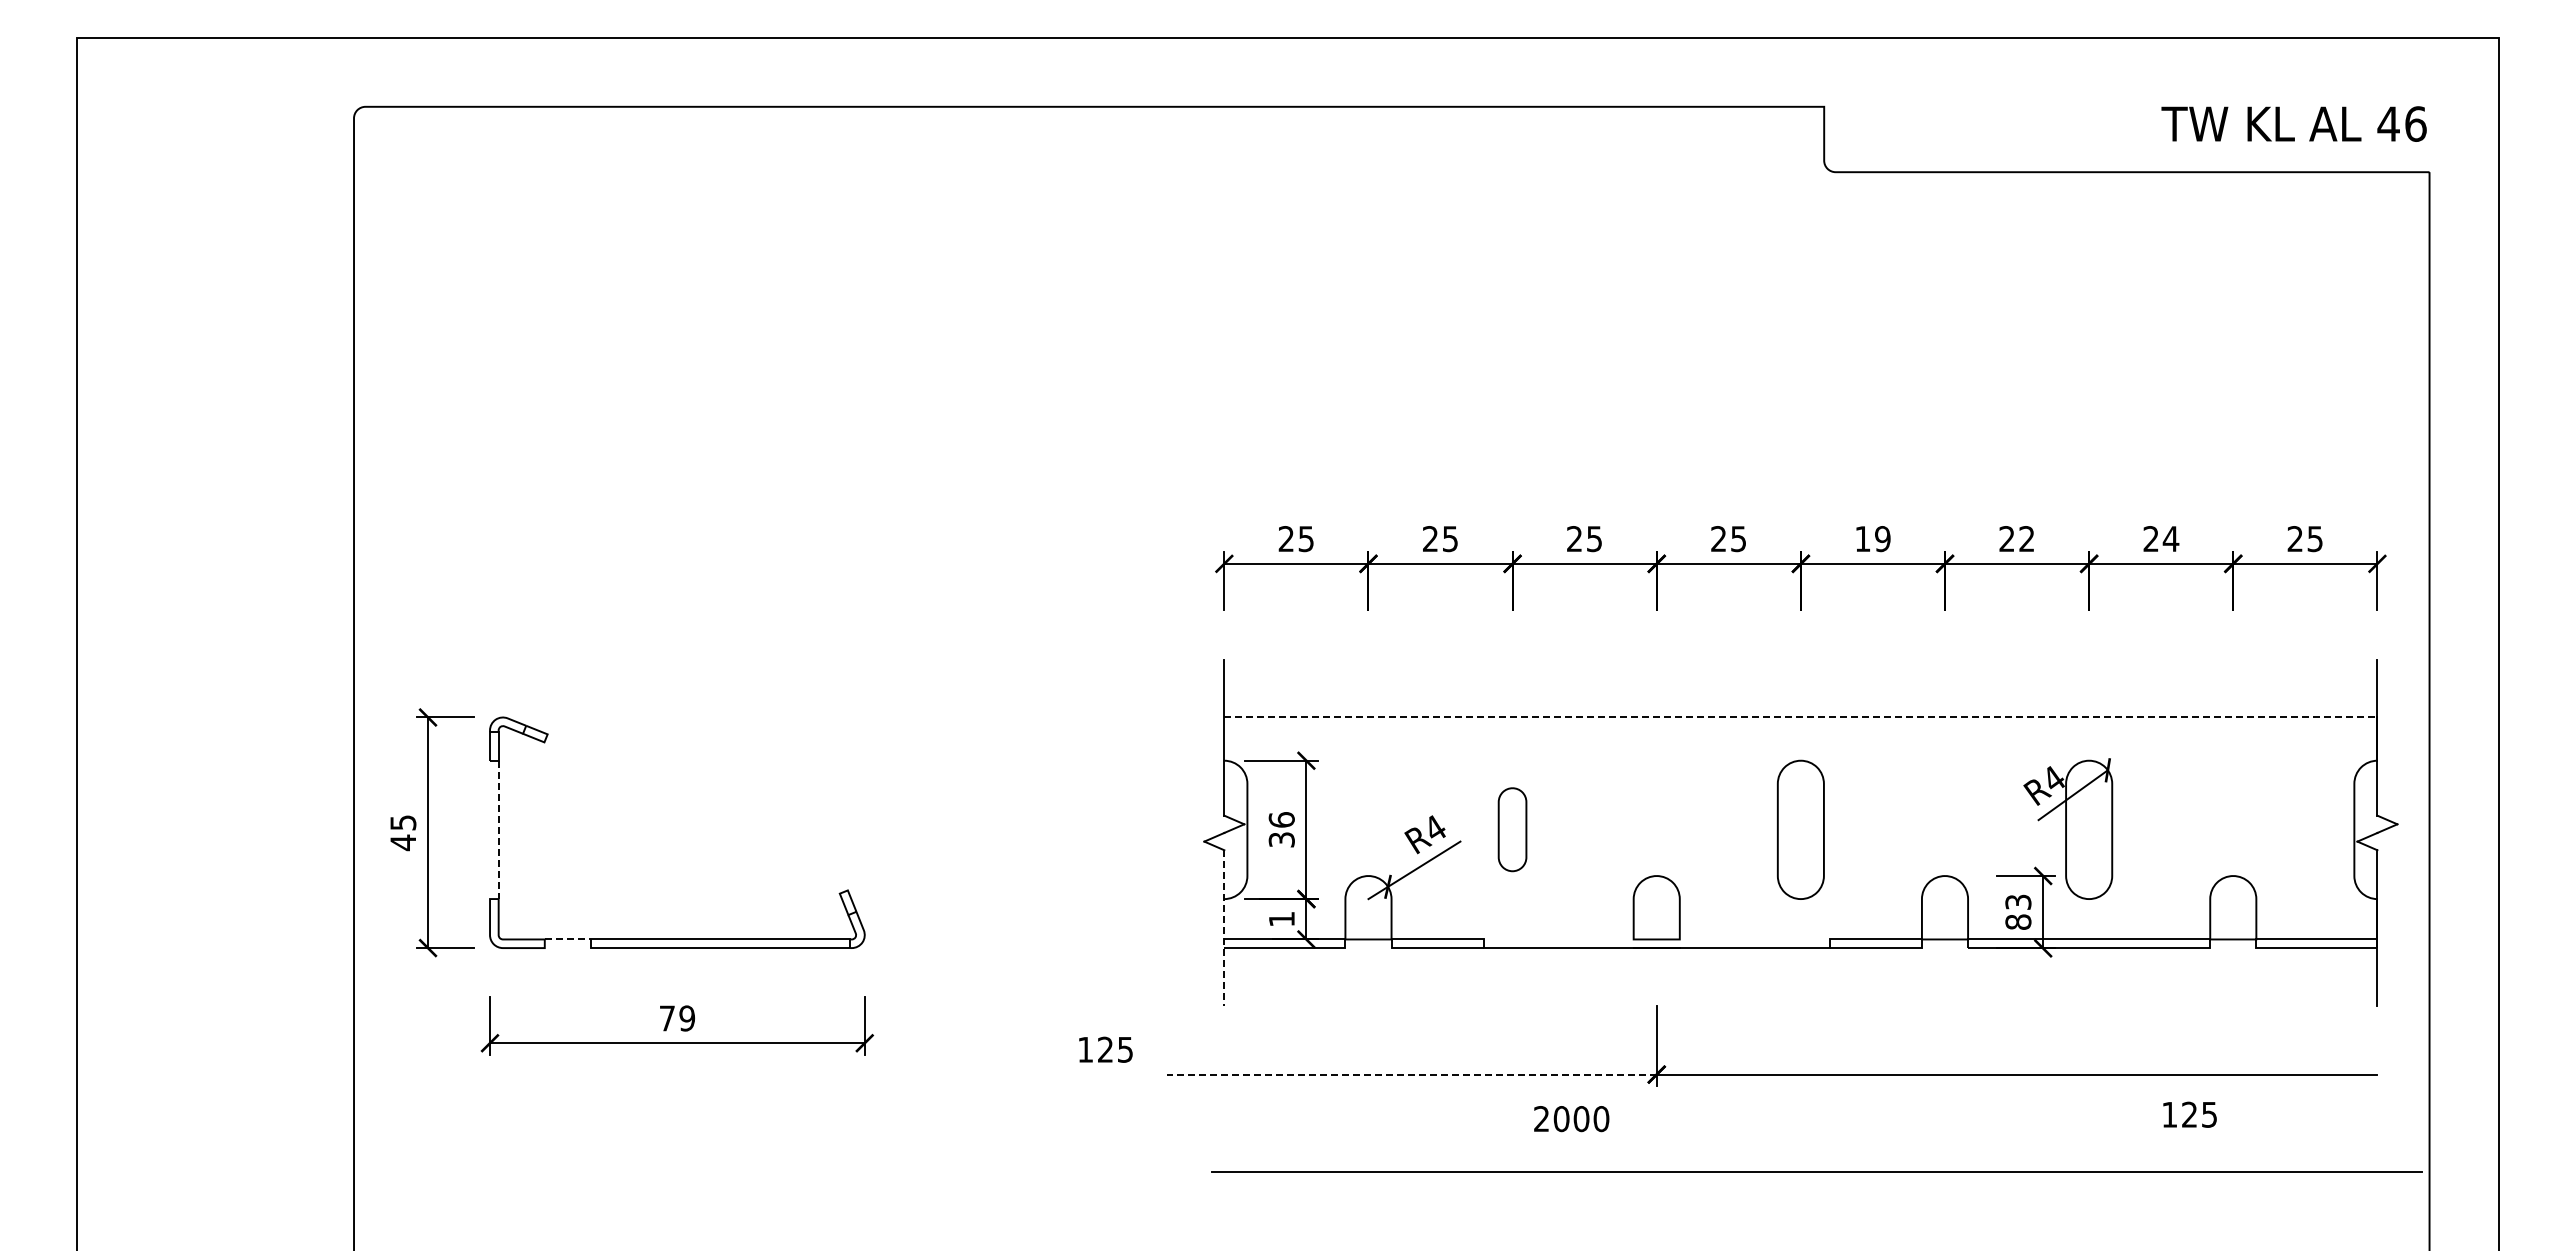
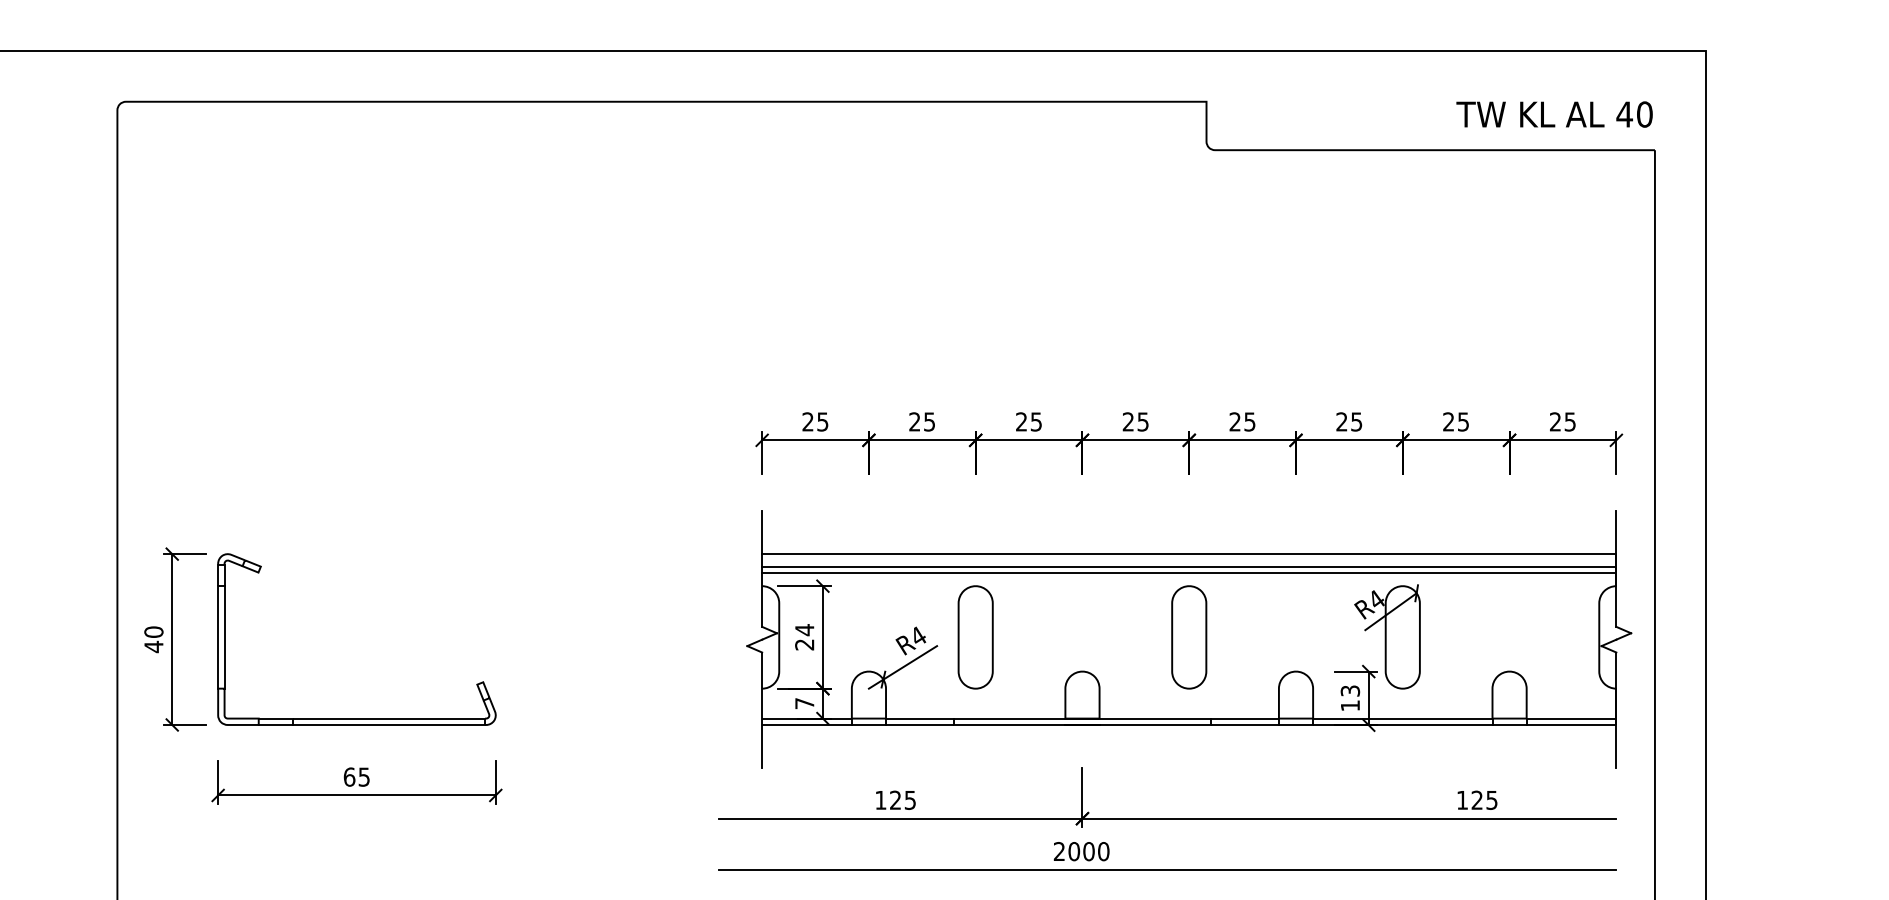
text: (2415, 123) -> (1644, 114), 46 -> 40
text: (1872, 538) -> (1242, 421), 19 -> 25
text: (2026, 539) -> (1356, 422), 22 -> 25
text: (2170, 539) -> (1463, 422), 24 -> 25
line: (1800, 717) -> (1188, 554), dashed -> solid
line: (1800, 734) -> (1188, 566), added
line: (1800, 742) -> (1188, 572), added
text: (403, 822) -> (154, 631), 45 -> 40
line: (490, 829) -> (218, 637), added
text: (1281, 829) -> (804, 637), 36 -> 24
part: (1512, 829) -> (975, 637), size x1.67
line: (498, 830) -> (224, 637), dashed -> solid
text: (1281, 919) -> (804, 703), 1 -> 7
text: (2018, 921) -> (1350, 705), 83 -> 13
line: (1224, 928) -> (762, 710), dashed -> solid
line: (568, 939) -> (276, 718), dashed -> solid
line: (1656, 939) -> (1082, 718), added
line: (567, 948) -> (275, 725), added
line: (1368, 948) -> (868, 725), added
line: (1944, 948) -> (1295, 725), added
line: (2233, 948) -> (1509, 725), added
text: (677, 1018) -> (357, 777), 79 -> 65
text: (1105, 1049) -> (895, 800), moved
line: (1411, 1074) -> (900, 818), dashed -> solid
text: (2189, 1114) -> (1477, 800), moved
text: (1571, 1119) -> (1081, 851), moved
line: (1816, 1171) -> (1167, 869), moved

